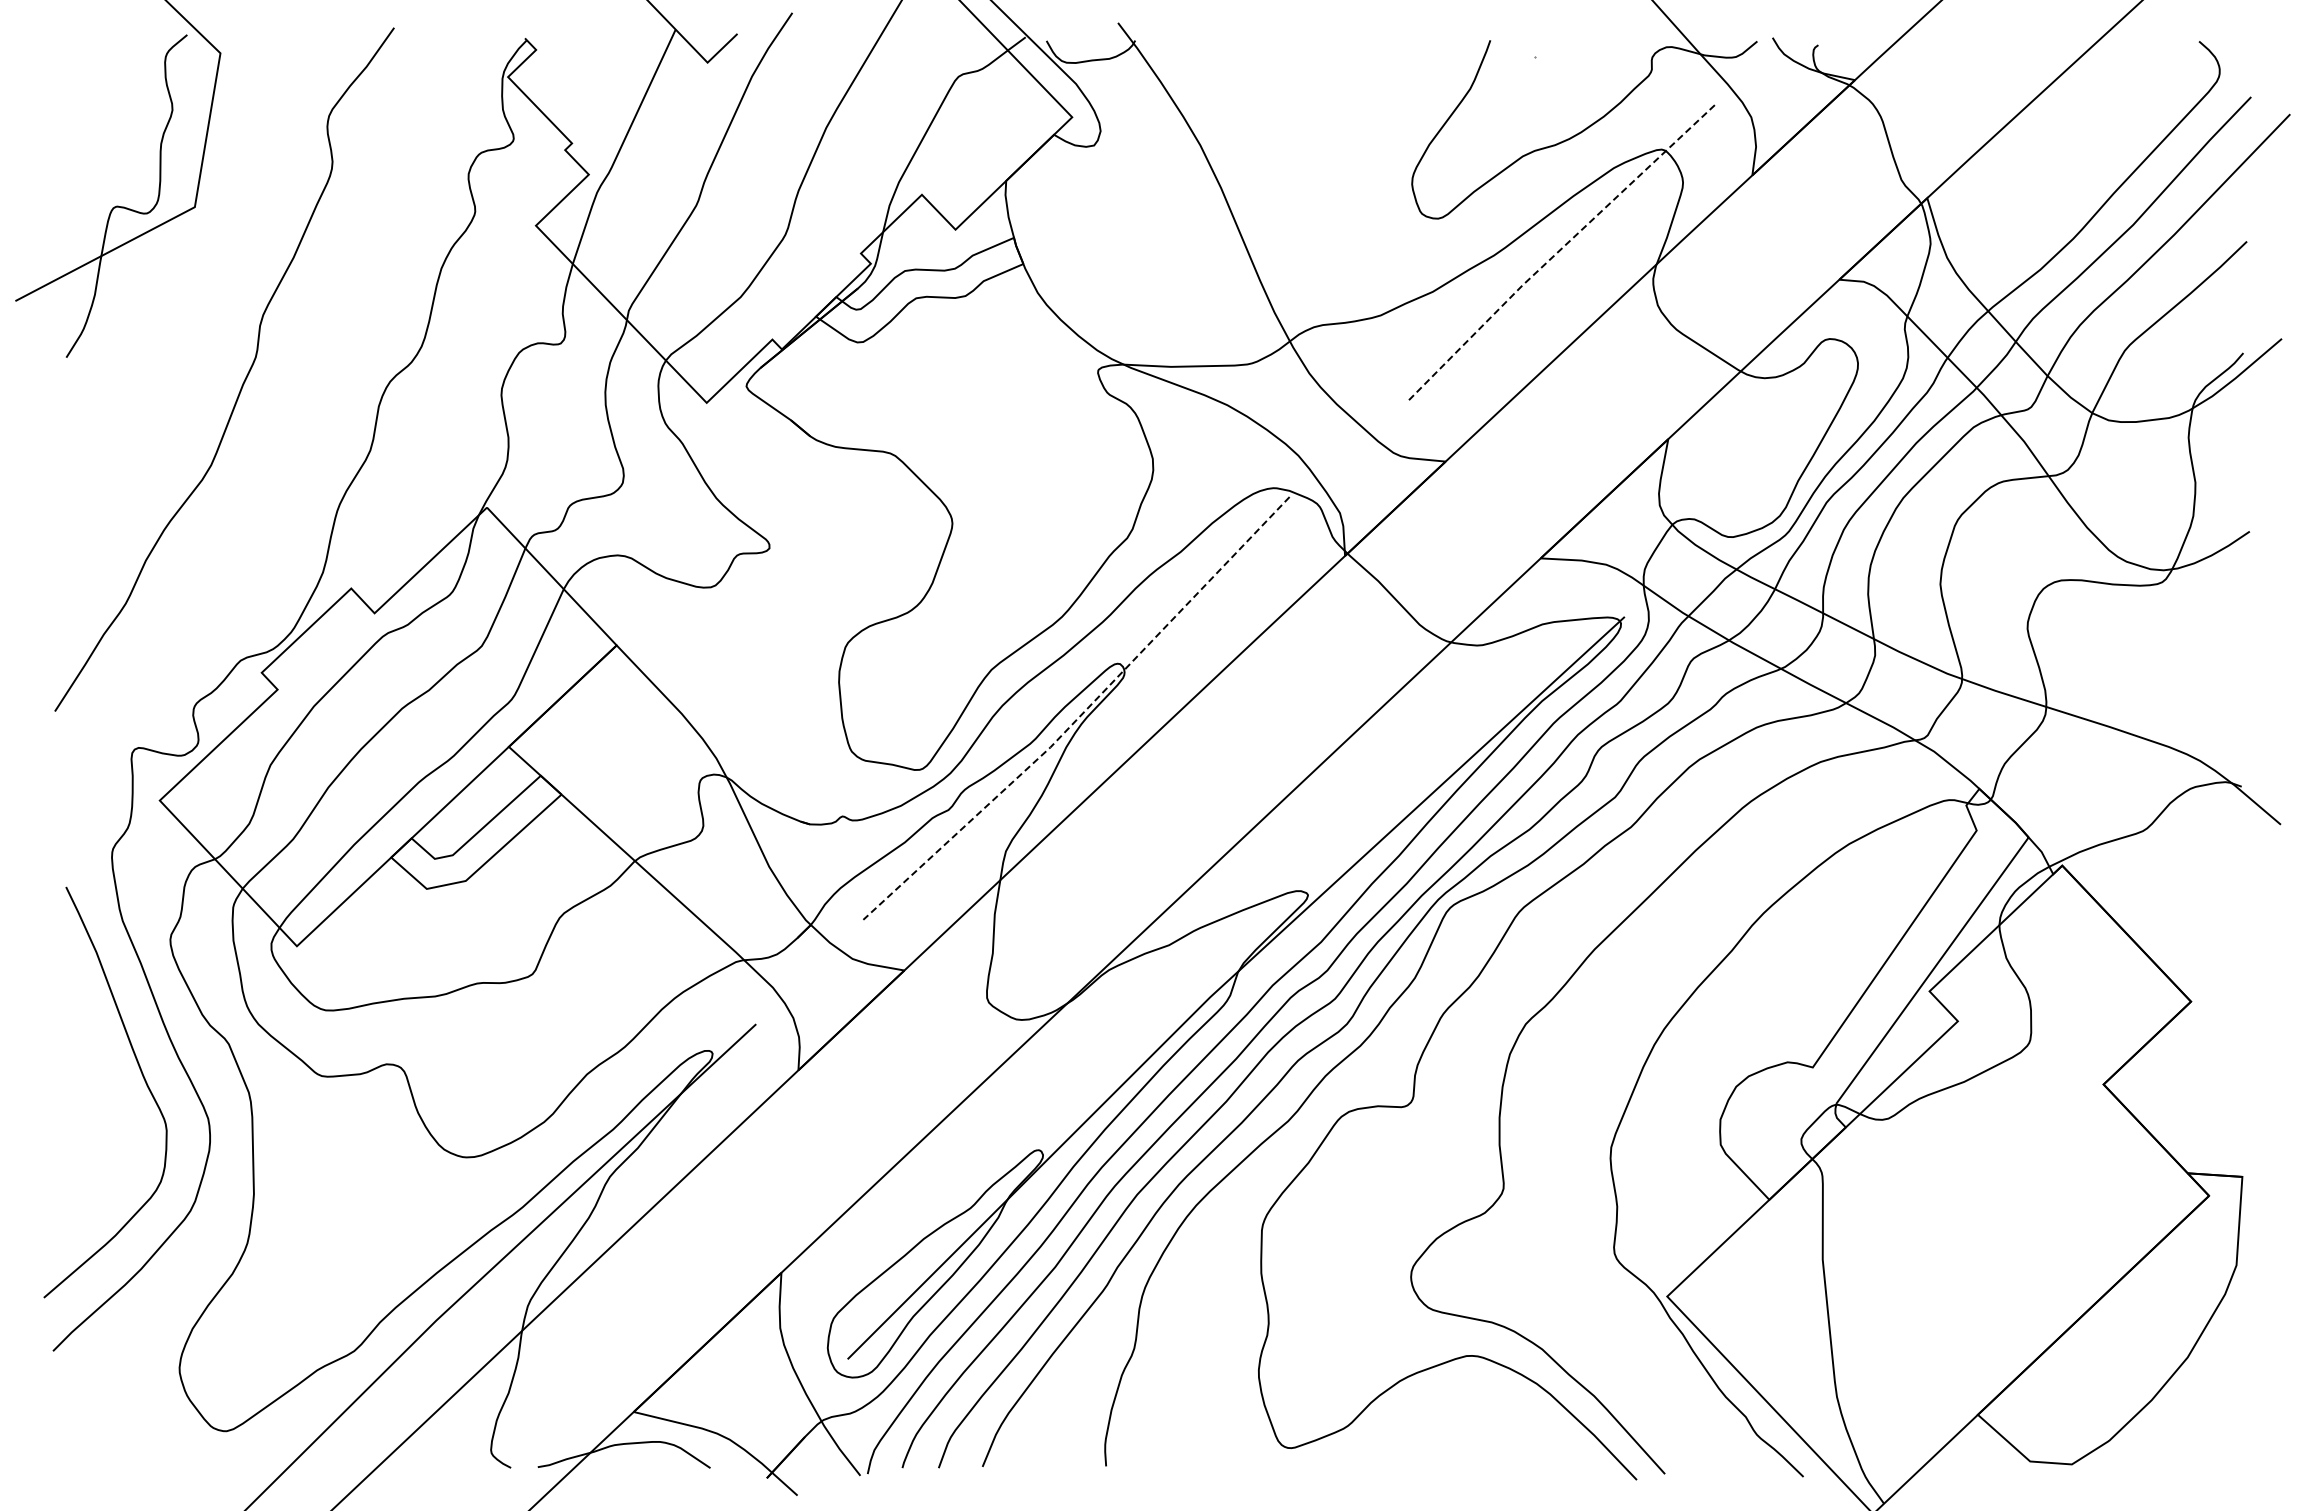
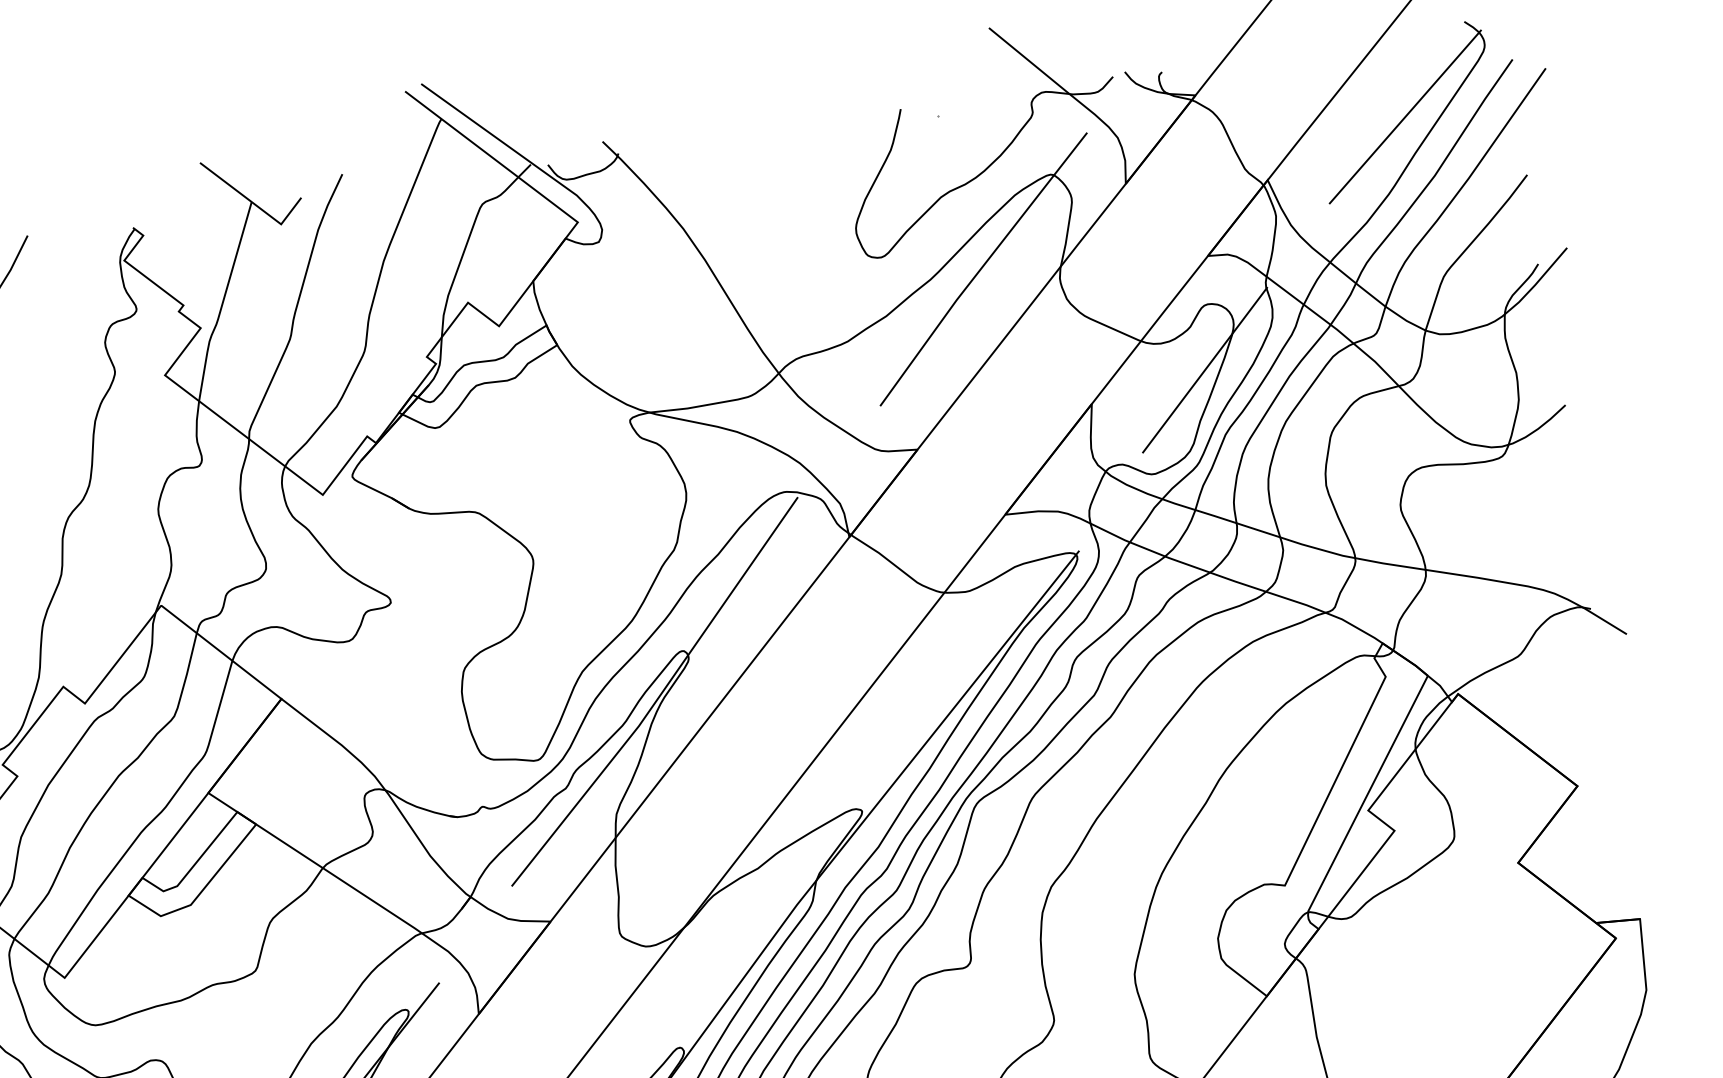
line: (2108, 146) -> (1405, 116), added
line: (1558, 251) -> (981, 268), dashed -> solid
line: (1813, 419) -> (1204, 370), added
line: (1081, 714) -> (659, 696), dashed -> solid

